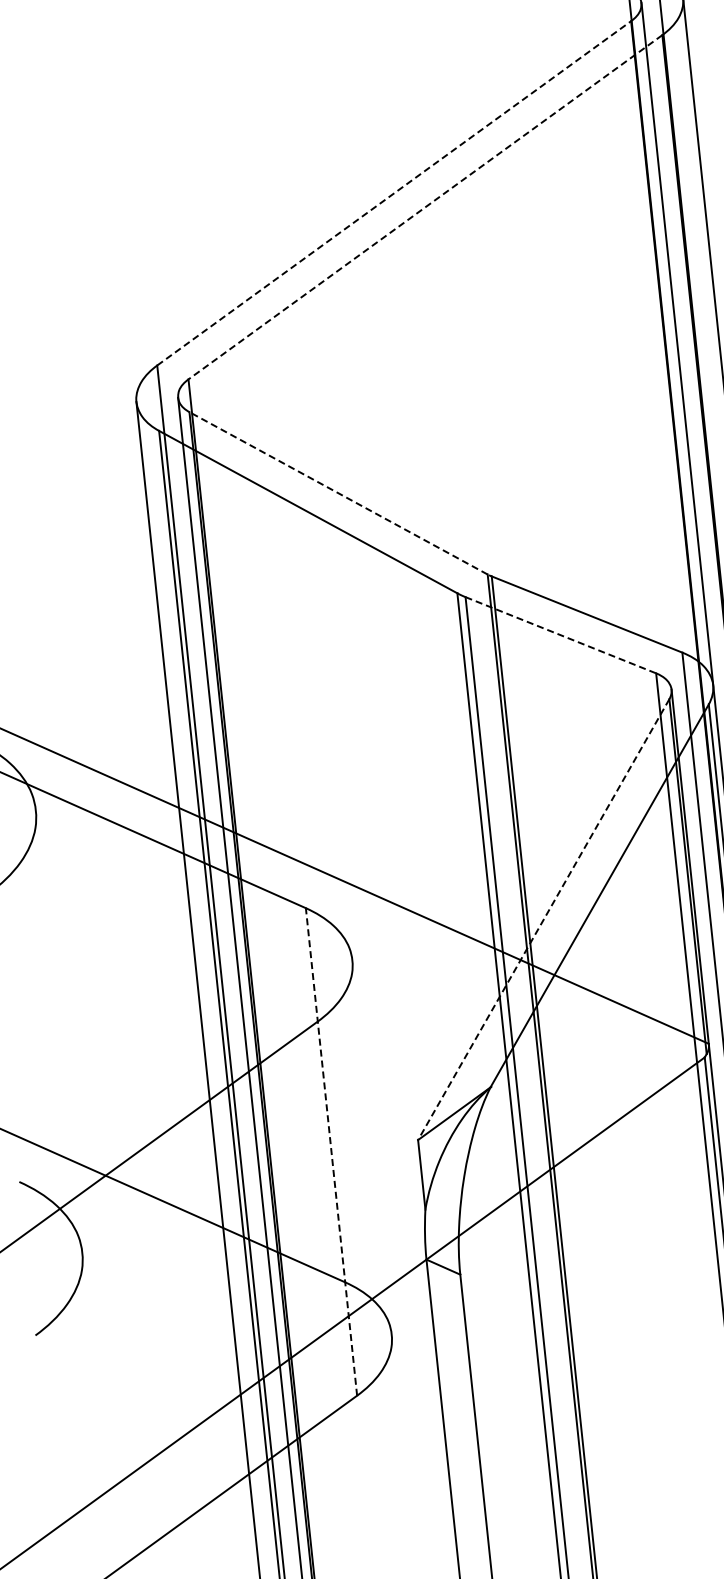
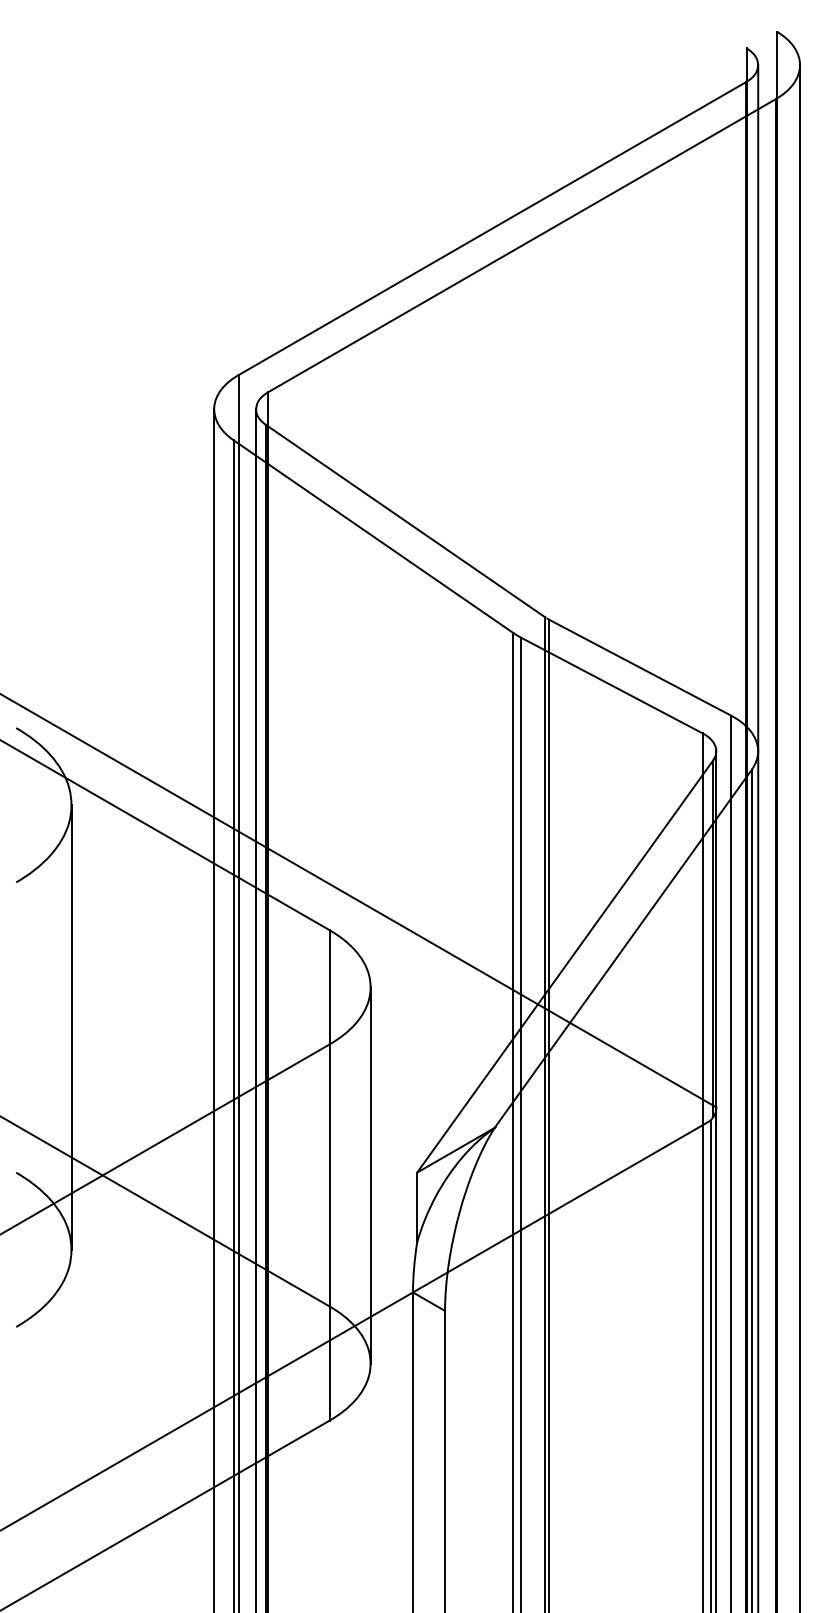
line: (394, 193) -> (492, 228), dashed -> solid
line: (424, 207) -> (521, 245), dashed -> solid
line: (338, 493) -> (405, 521), dashed -> solid
line: (560, 635) -> (611, 685), dashed -> solid
line: (544, 919) -> (565, 966), dashed -> solid
line: (59, 1031) -> (71, 1027), added
line: (372, 1147) -> (370, 1175), added
line: (331, 1151) -> (329, 1174), dashed -> solid

